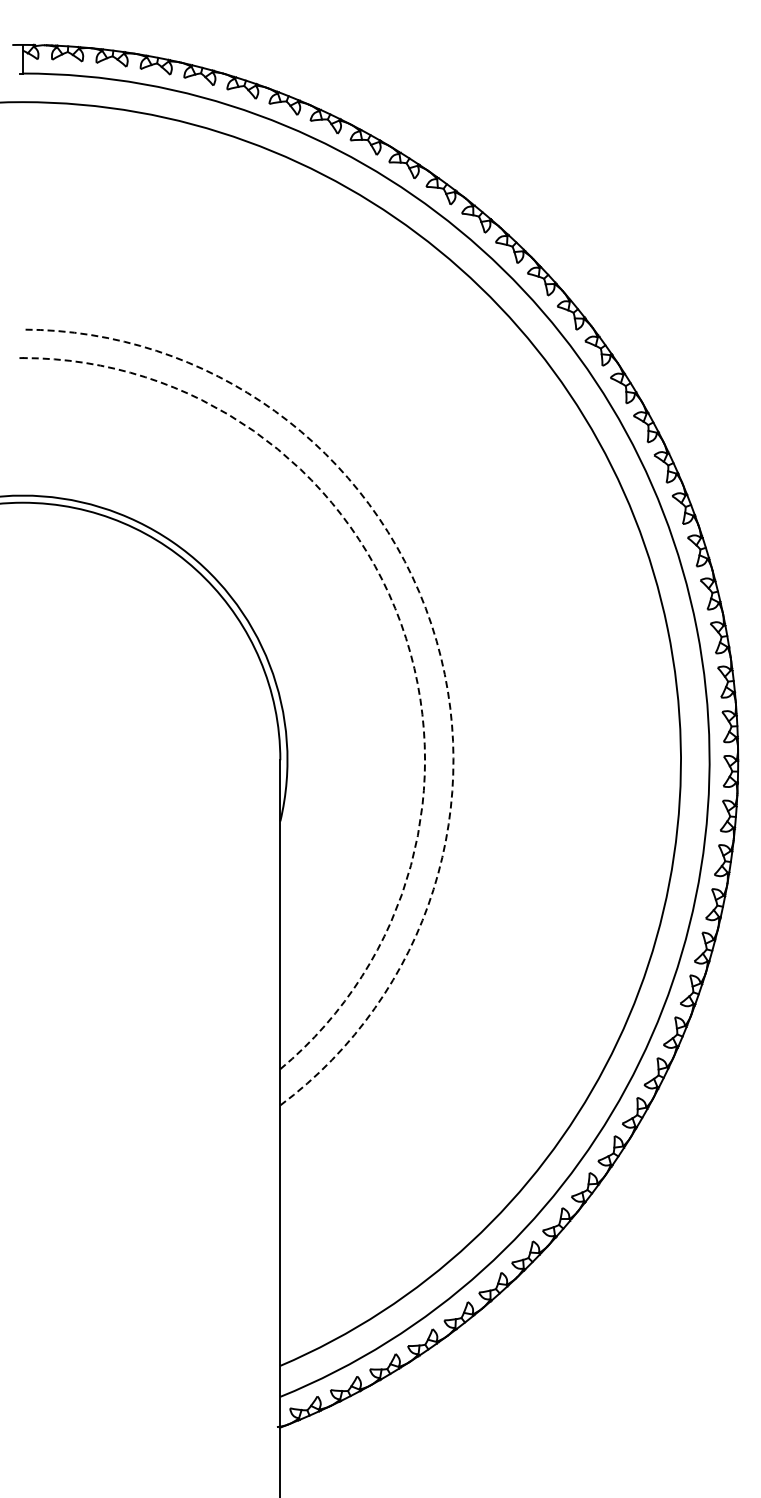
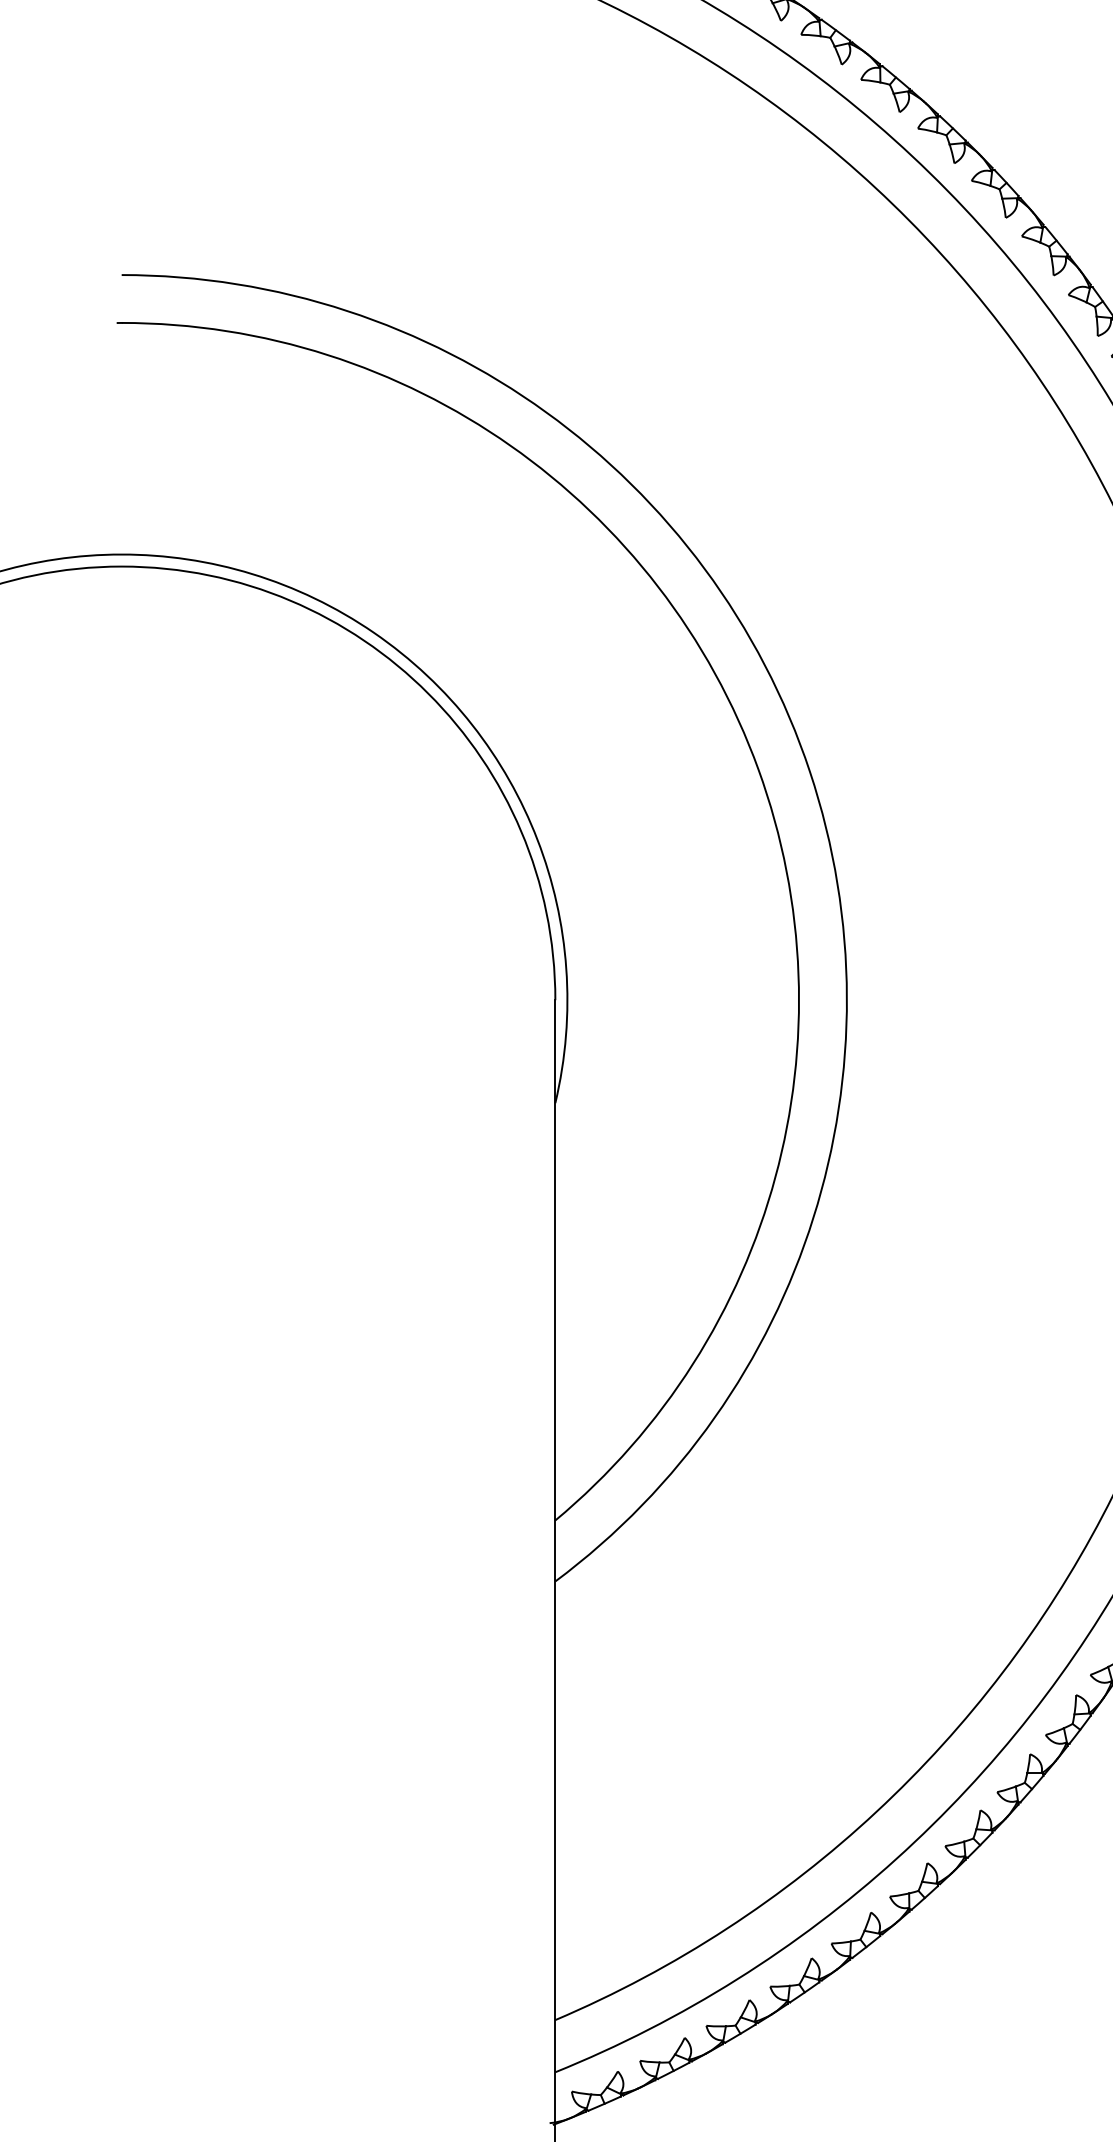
arc: (400, 623) -> (757, 769), dashed -> solid
arc: (431, 624) -> (809, 771), dashed -> solid

